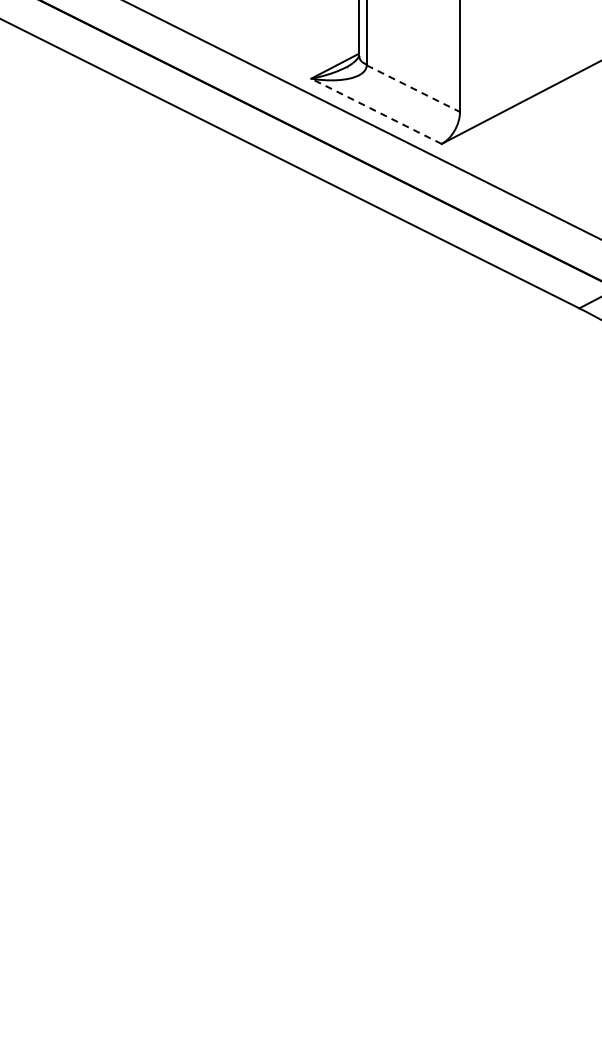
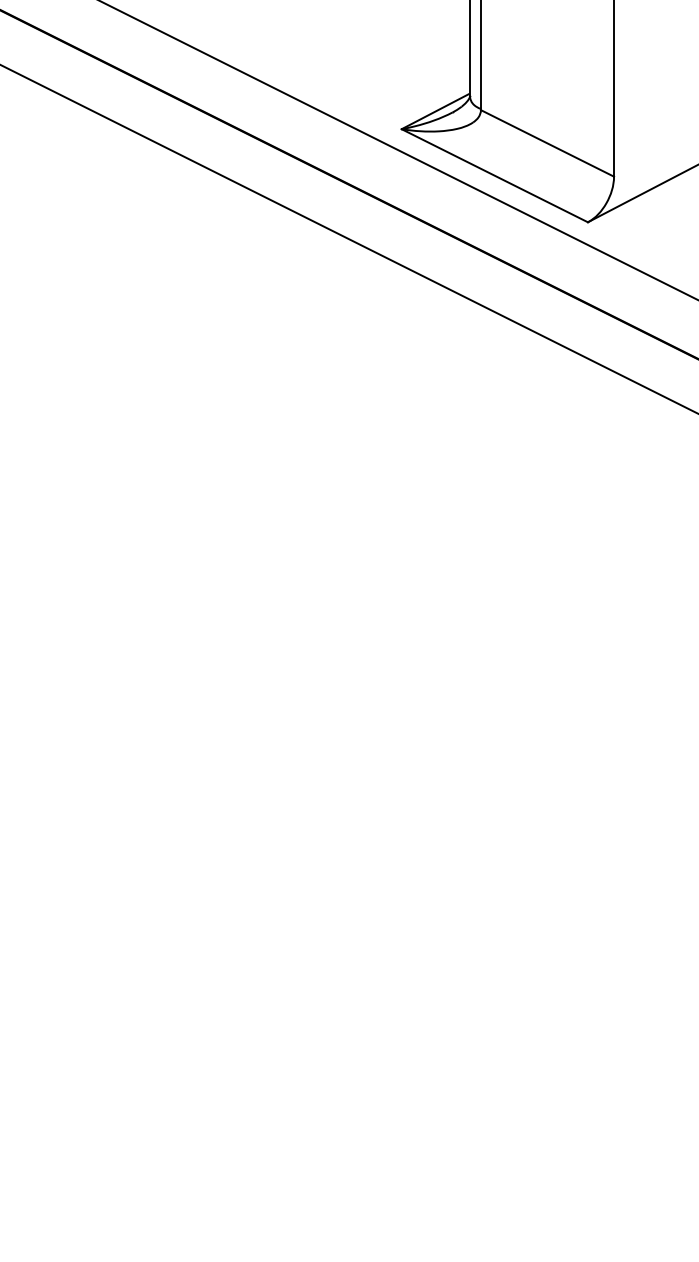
line: (413, 88) -> (547, 143), dashed -> solid
line: (376, 111) -> (494, 175), dashed -> solid

